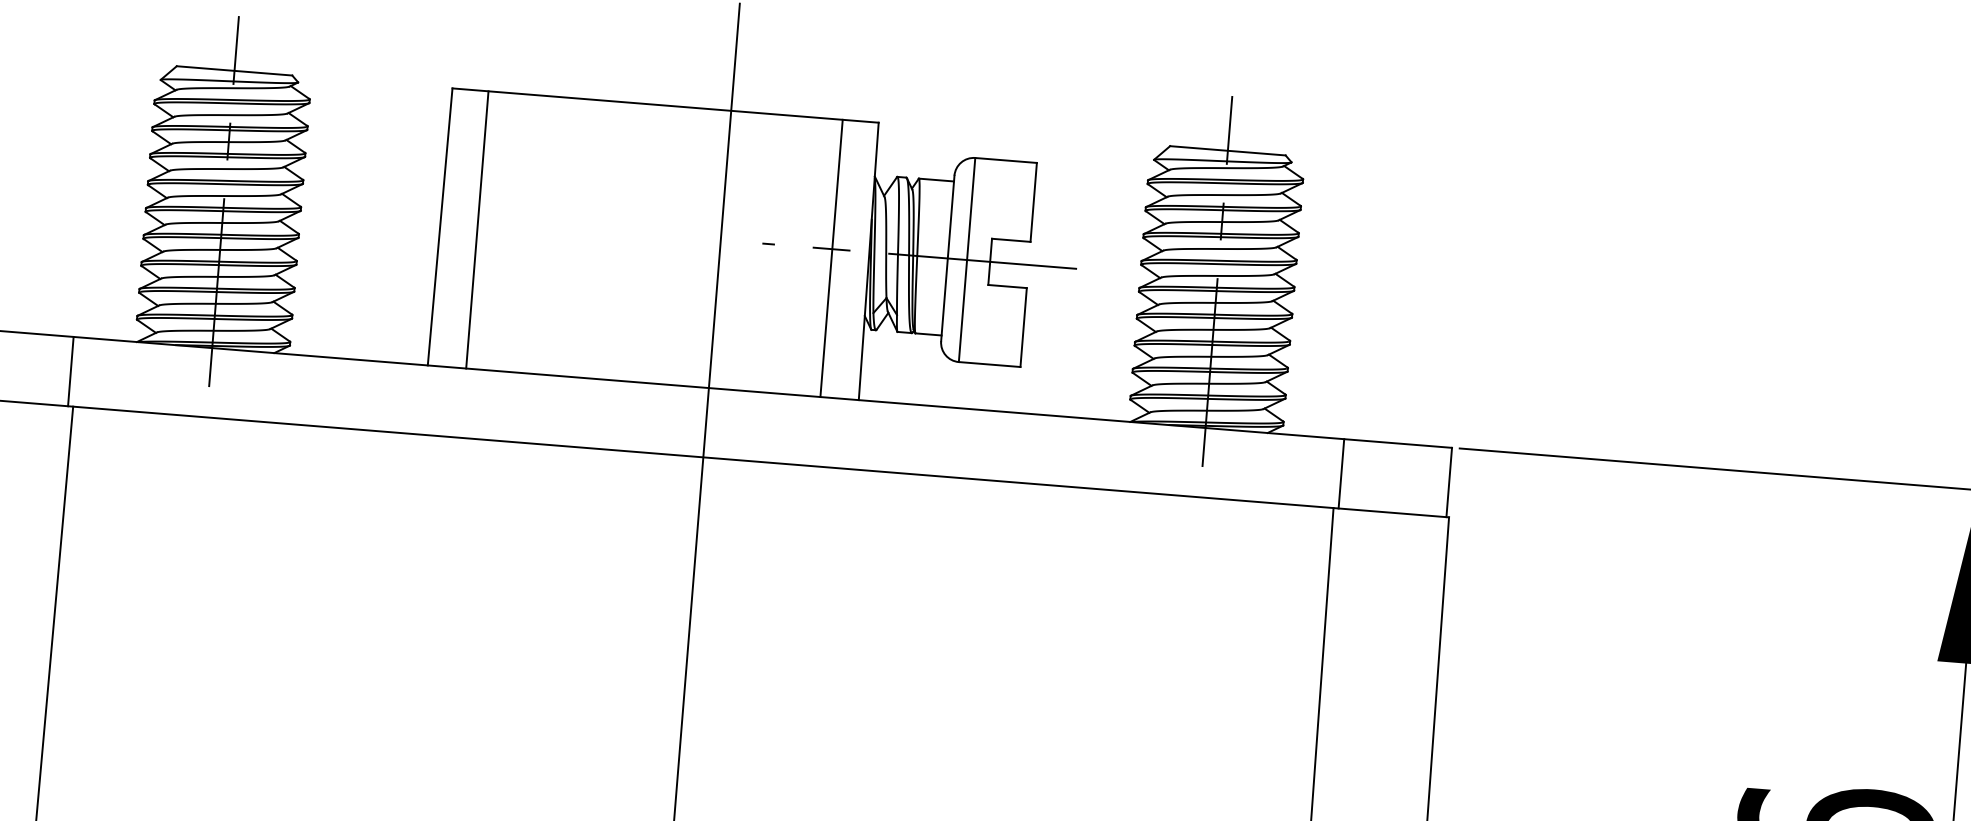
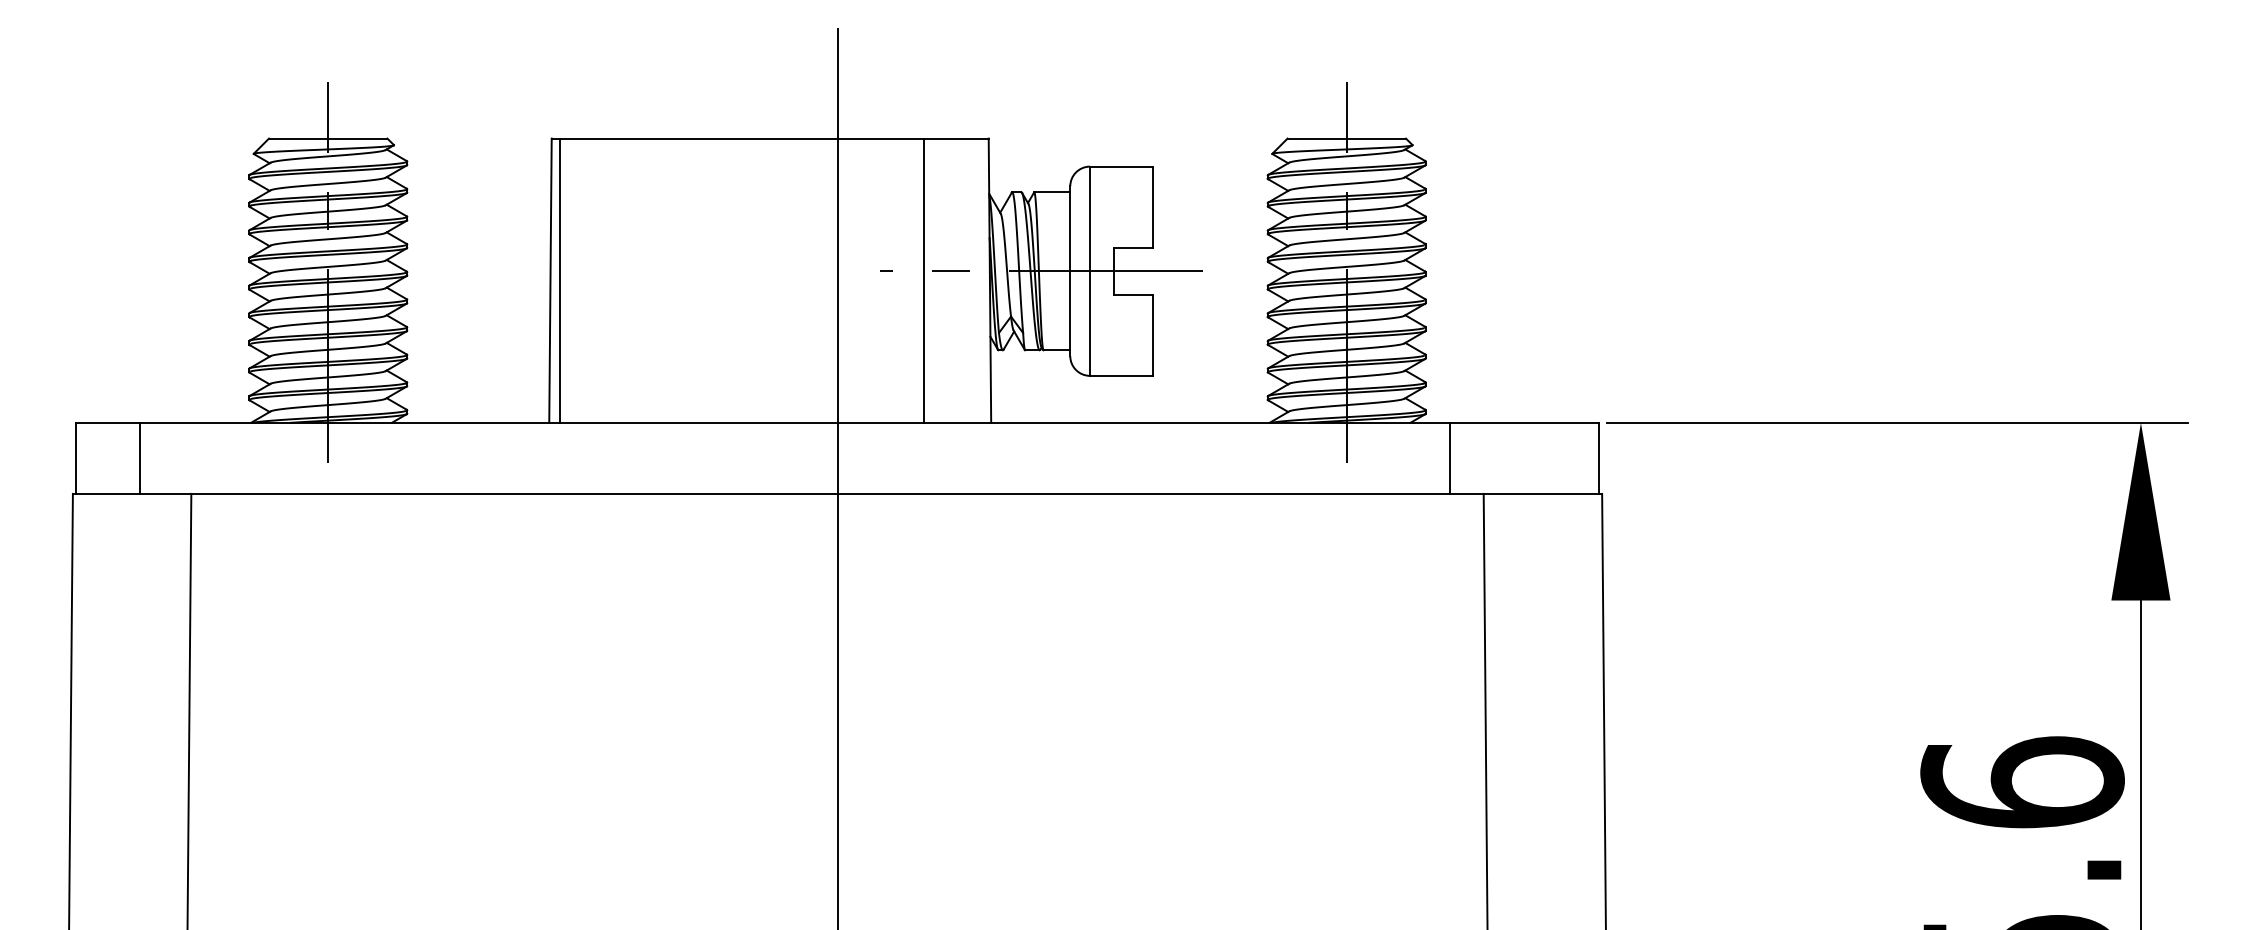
line: (477, 229) -> (559, 280), moved
line: (831, 258) -> (923, 280), moved
line: (71, 370) -> (140, 457), moved
line: (1341, 472) -> (1449, 457), moved

